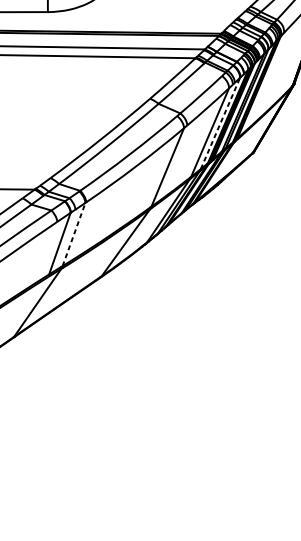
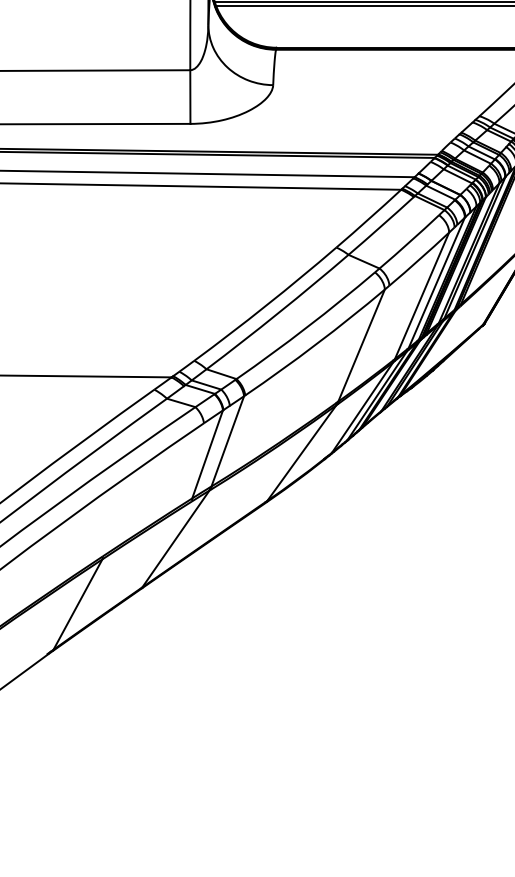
line: (220, 123) -> (436, 282), dashed -> solid
line: (73, 234) -> (227, 441), dashed -> solid

